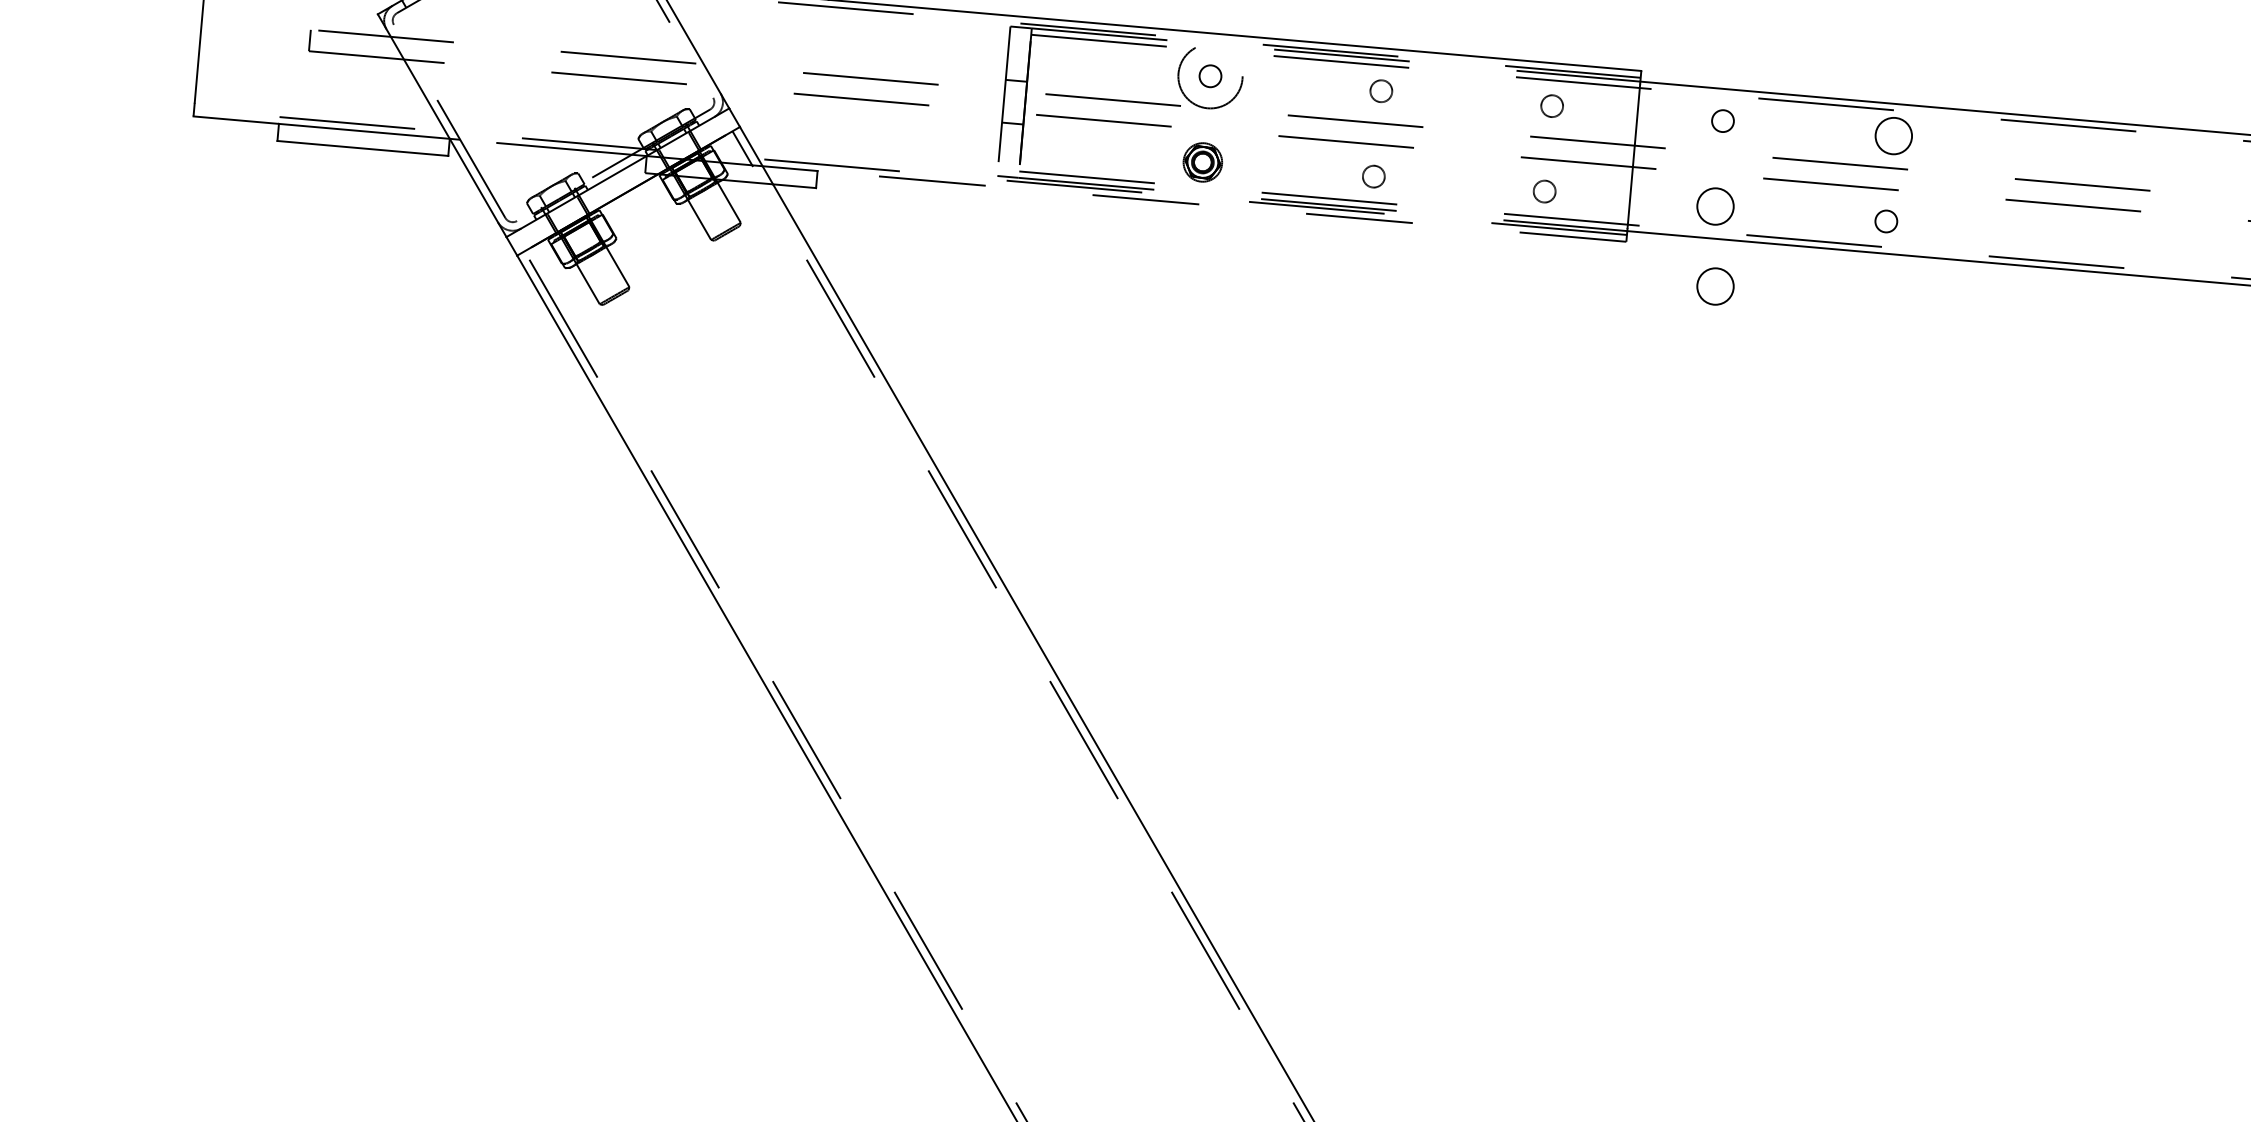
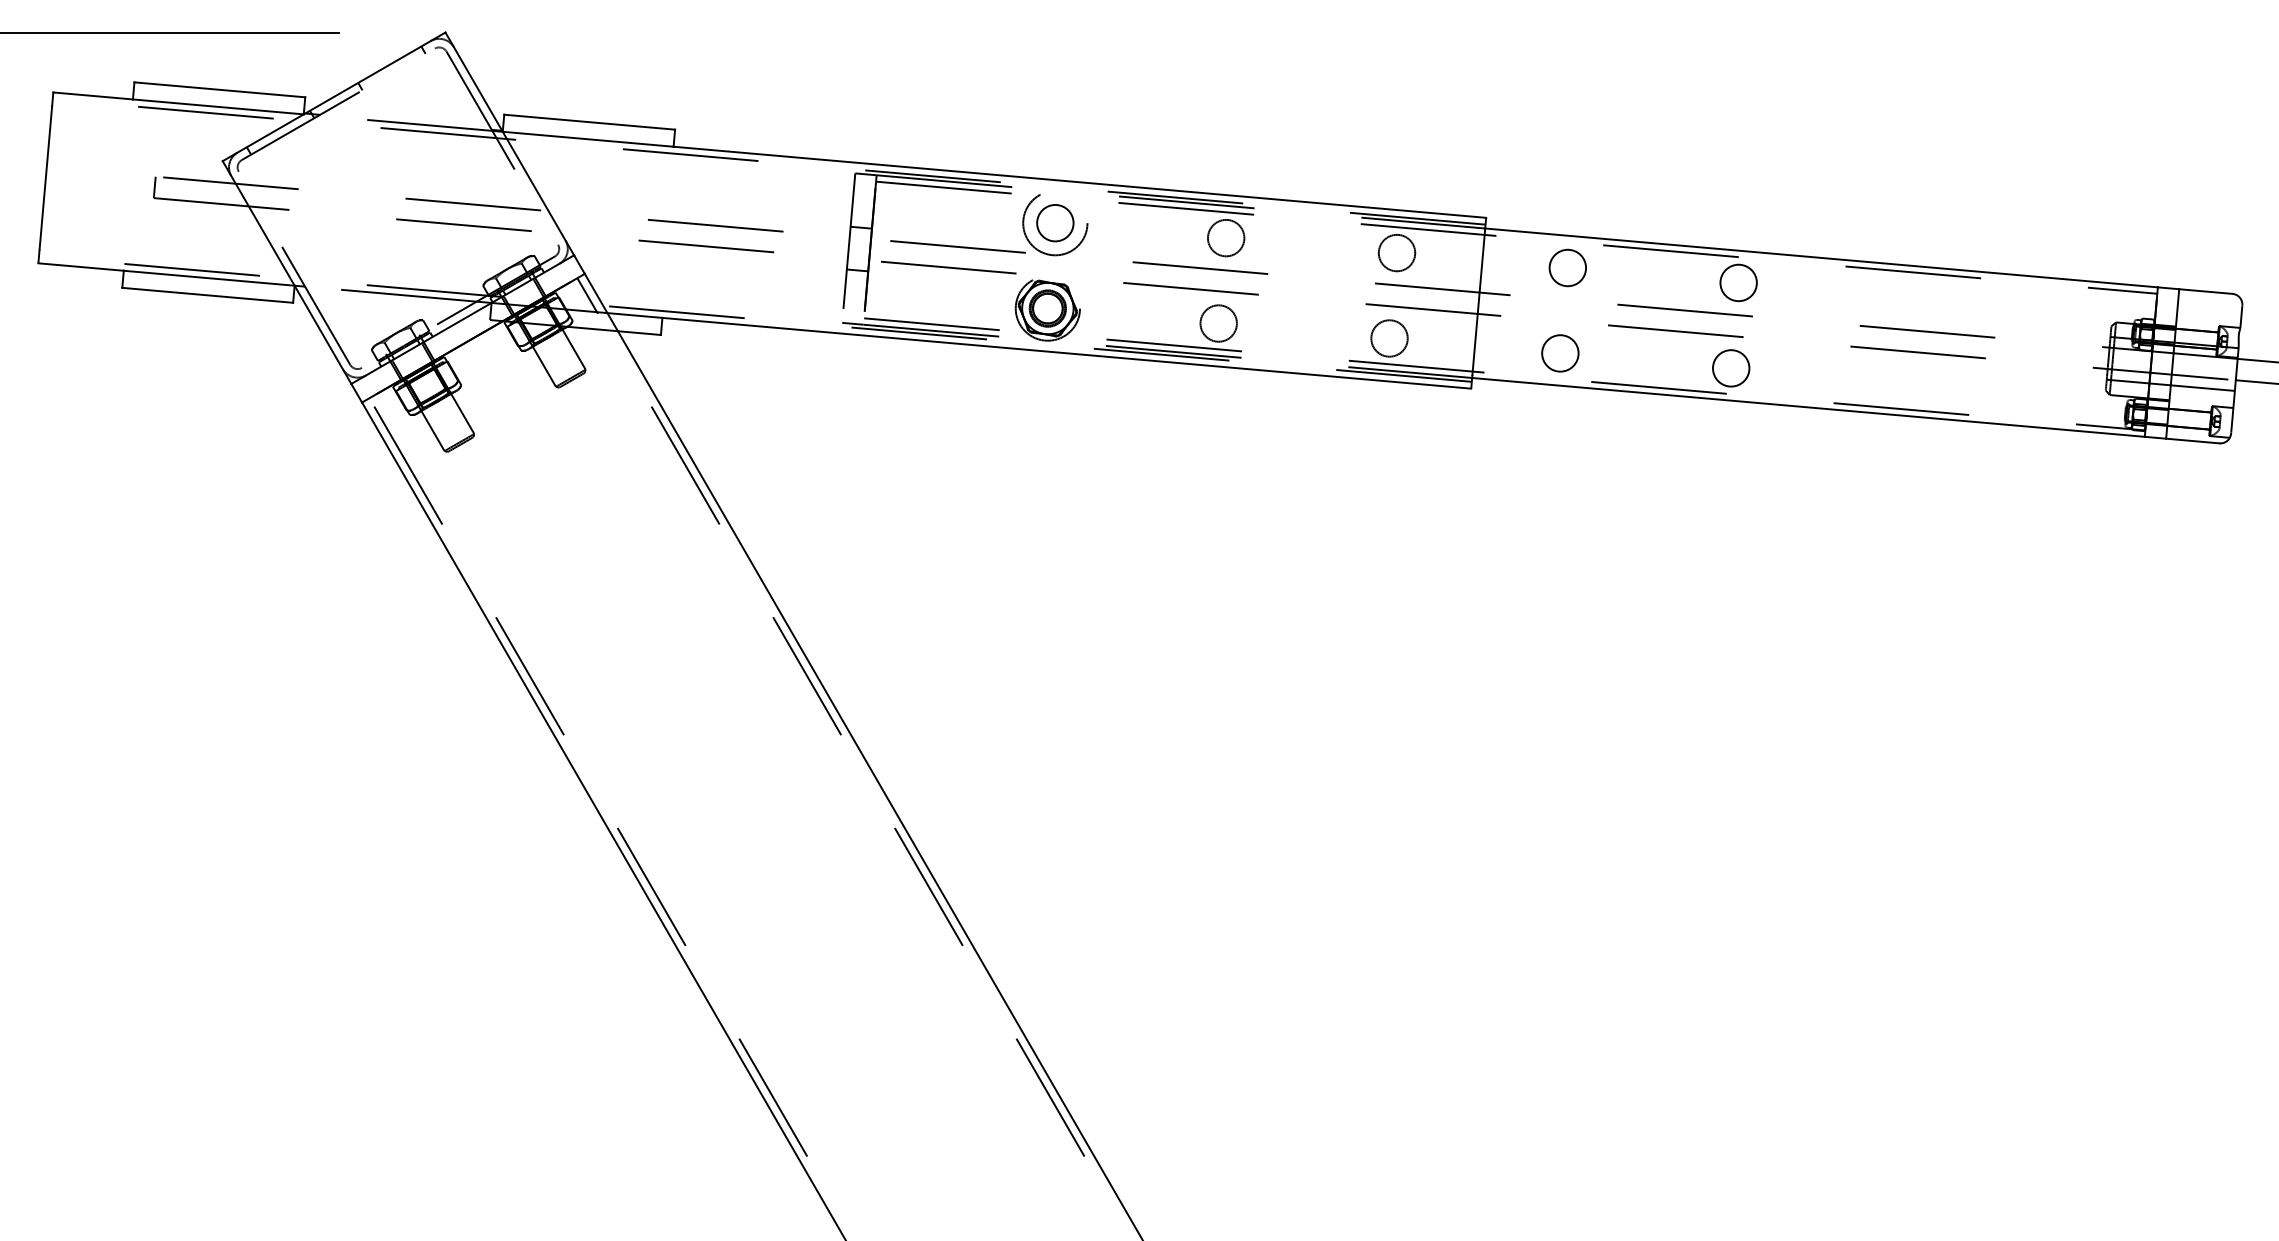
circle: (1210, 75) -> (1055, 222), size x1.67
circle: (1380, 90) -> (1225, 237), size x1.67
circle: (1551, 105) -> (1396, 252), size x1.67
circle: (1722, 120) -> (1567, 267), size x1.67
part: (1202, 163) -> (1047, 310), size x1.67
circle: (1373, 176) -> (1218, 323), size x1.67
circle: (1544, 191) -> (1389, 338), size x1.67
line: (1221, 206) -> (1066, 353), dashed -> solid
circle: (1885, 221) -> (1730, 368), size x1.67
circle: (1715, 286) -> (1560, 433), removed

